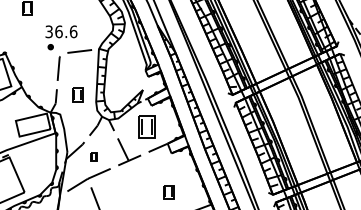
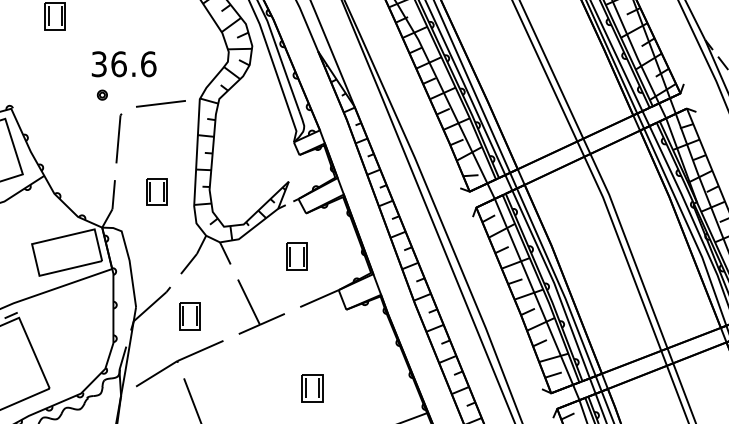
part: (146, 127) -> (295, 257), size x0.62
part: (93, 156) -> (188, 316), size x1.67
part: (168, 192) -> (311, 388), moved

